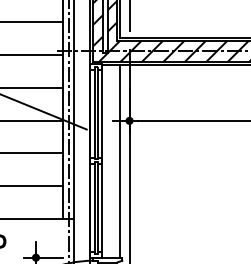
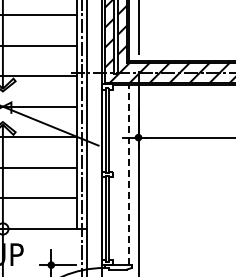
line: (102, 160) -> (113, 174), removed
line: (119, 160) -> (129, 174), solid -> dashed

